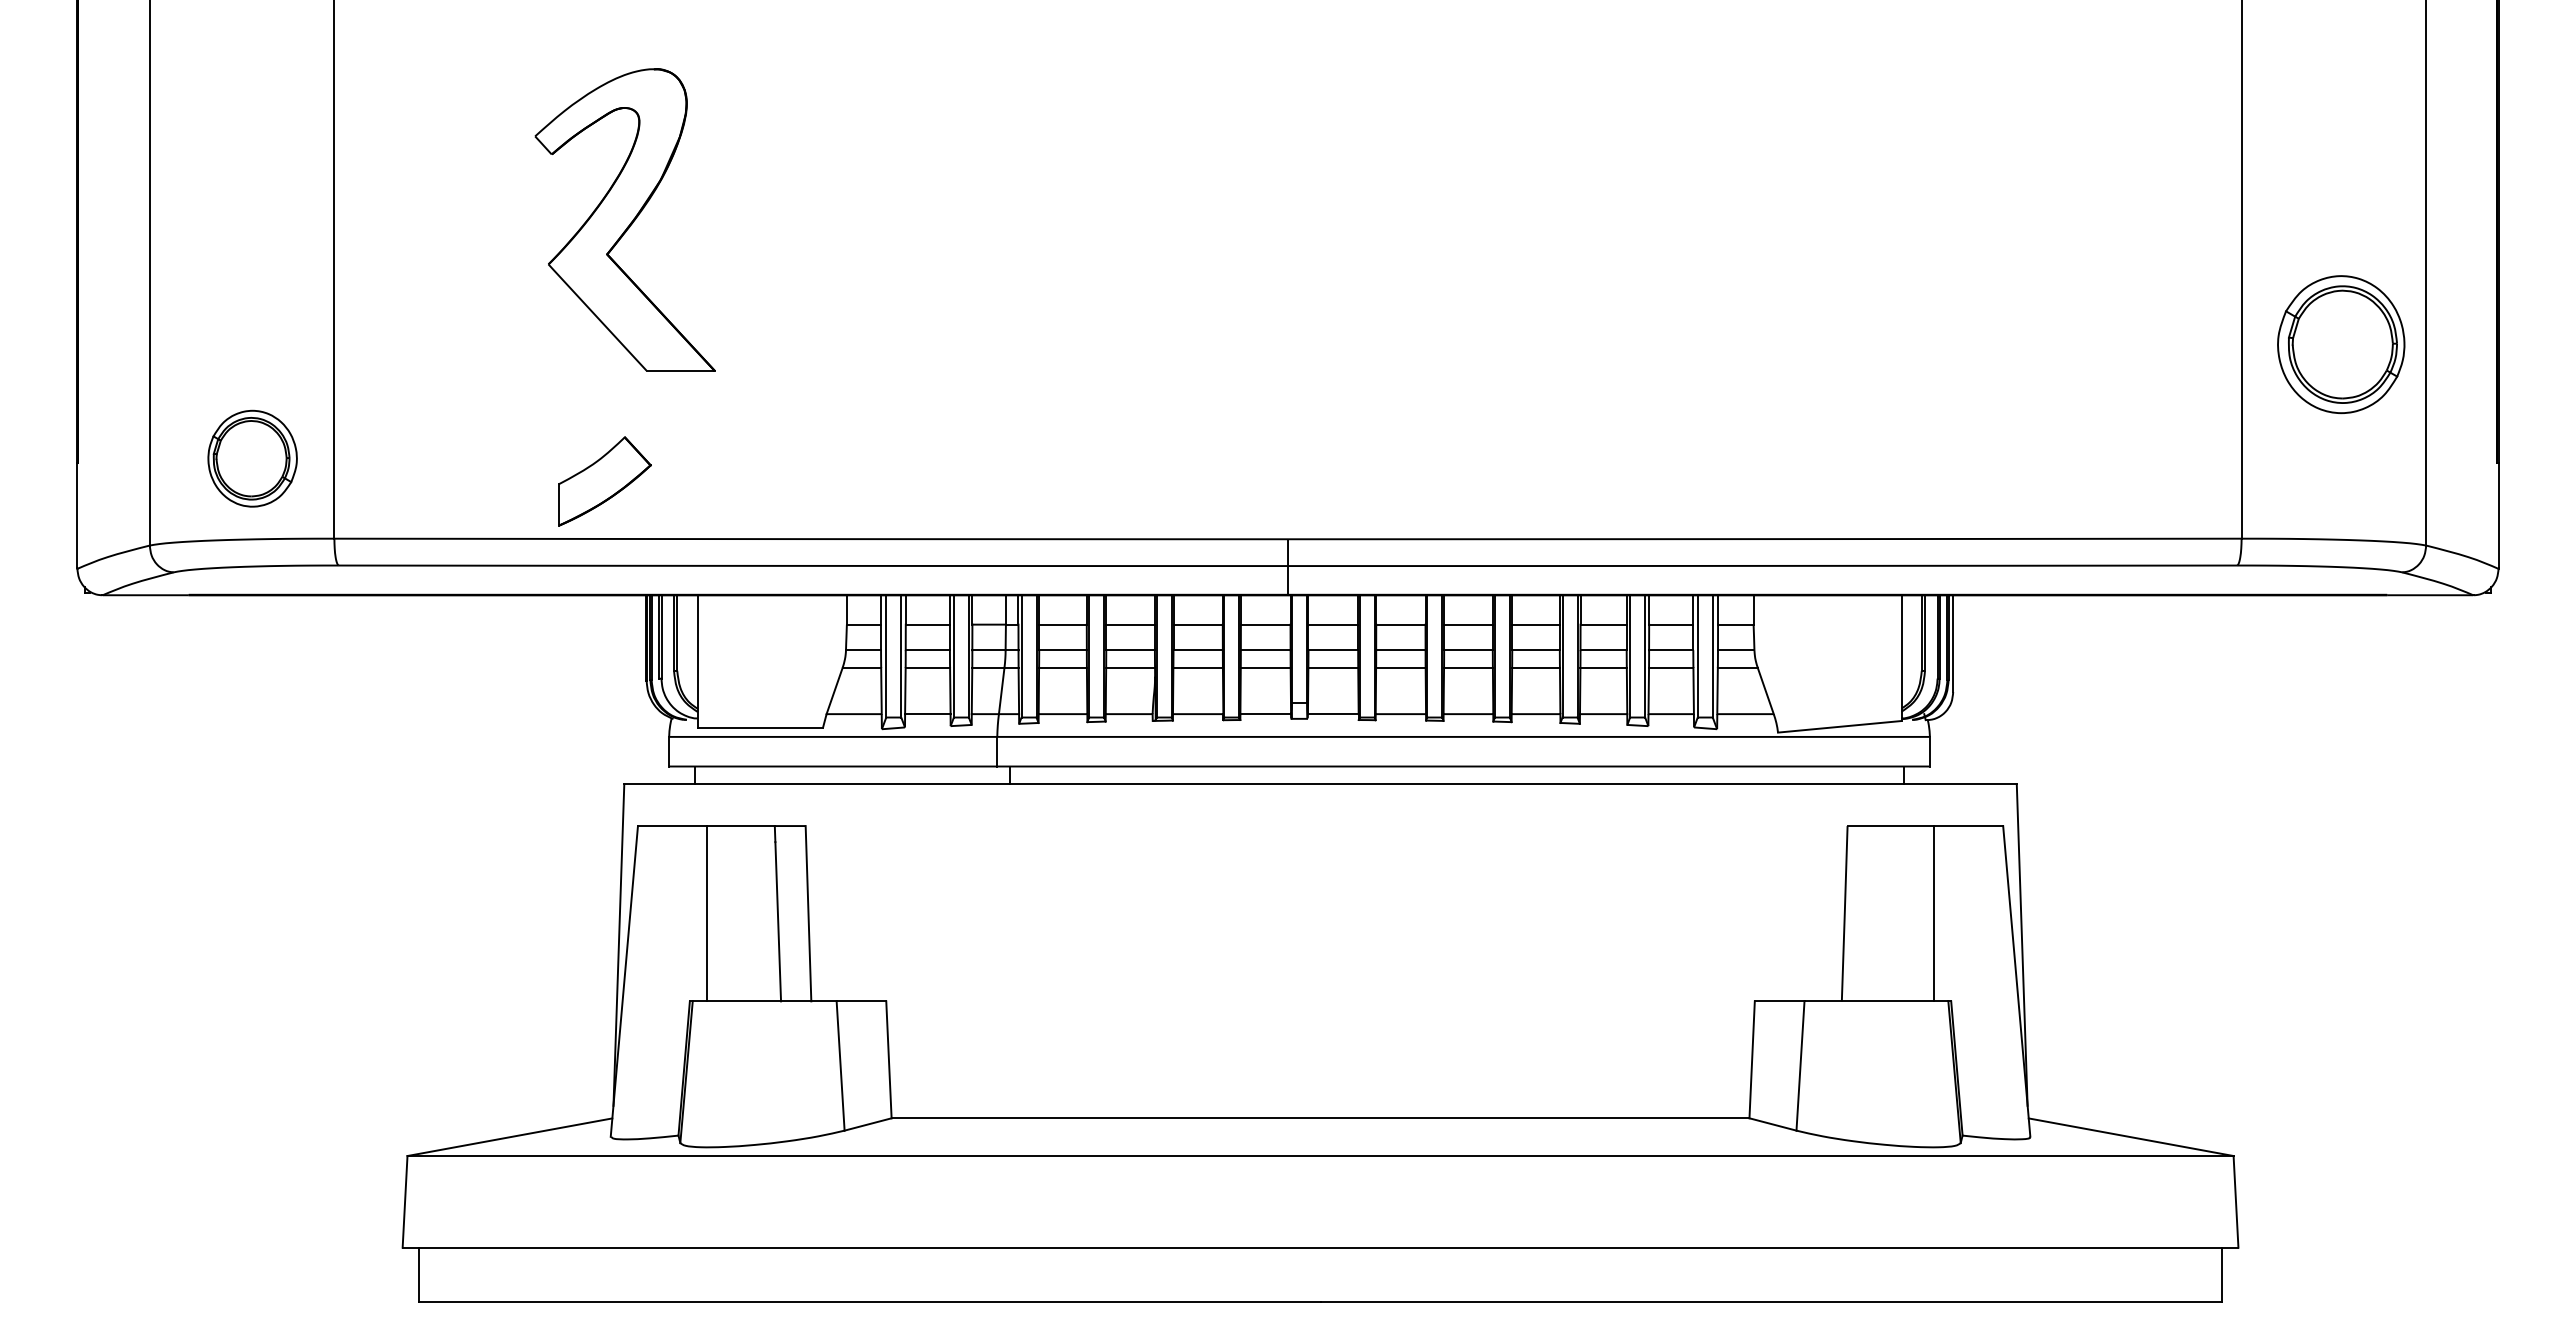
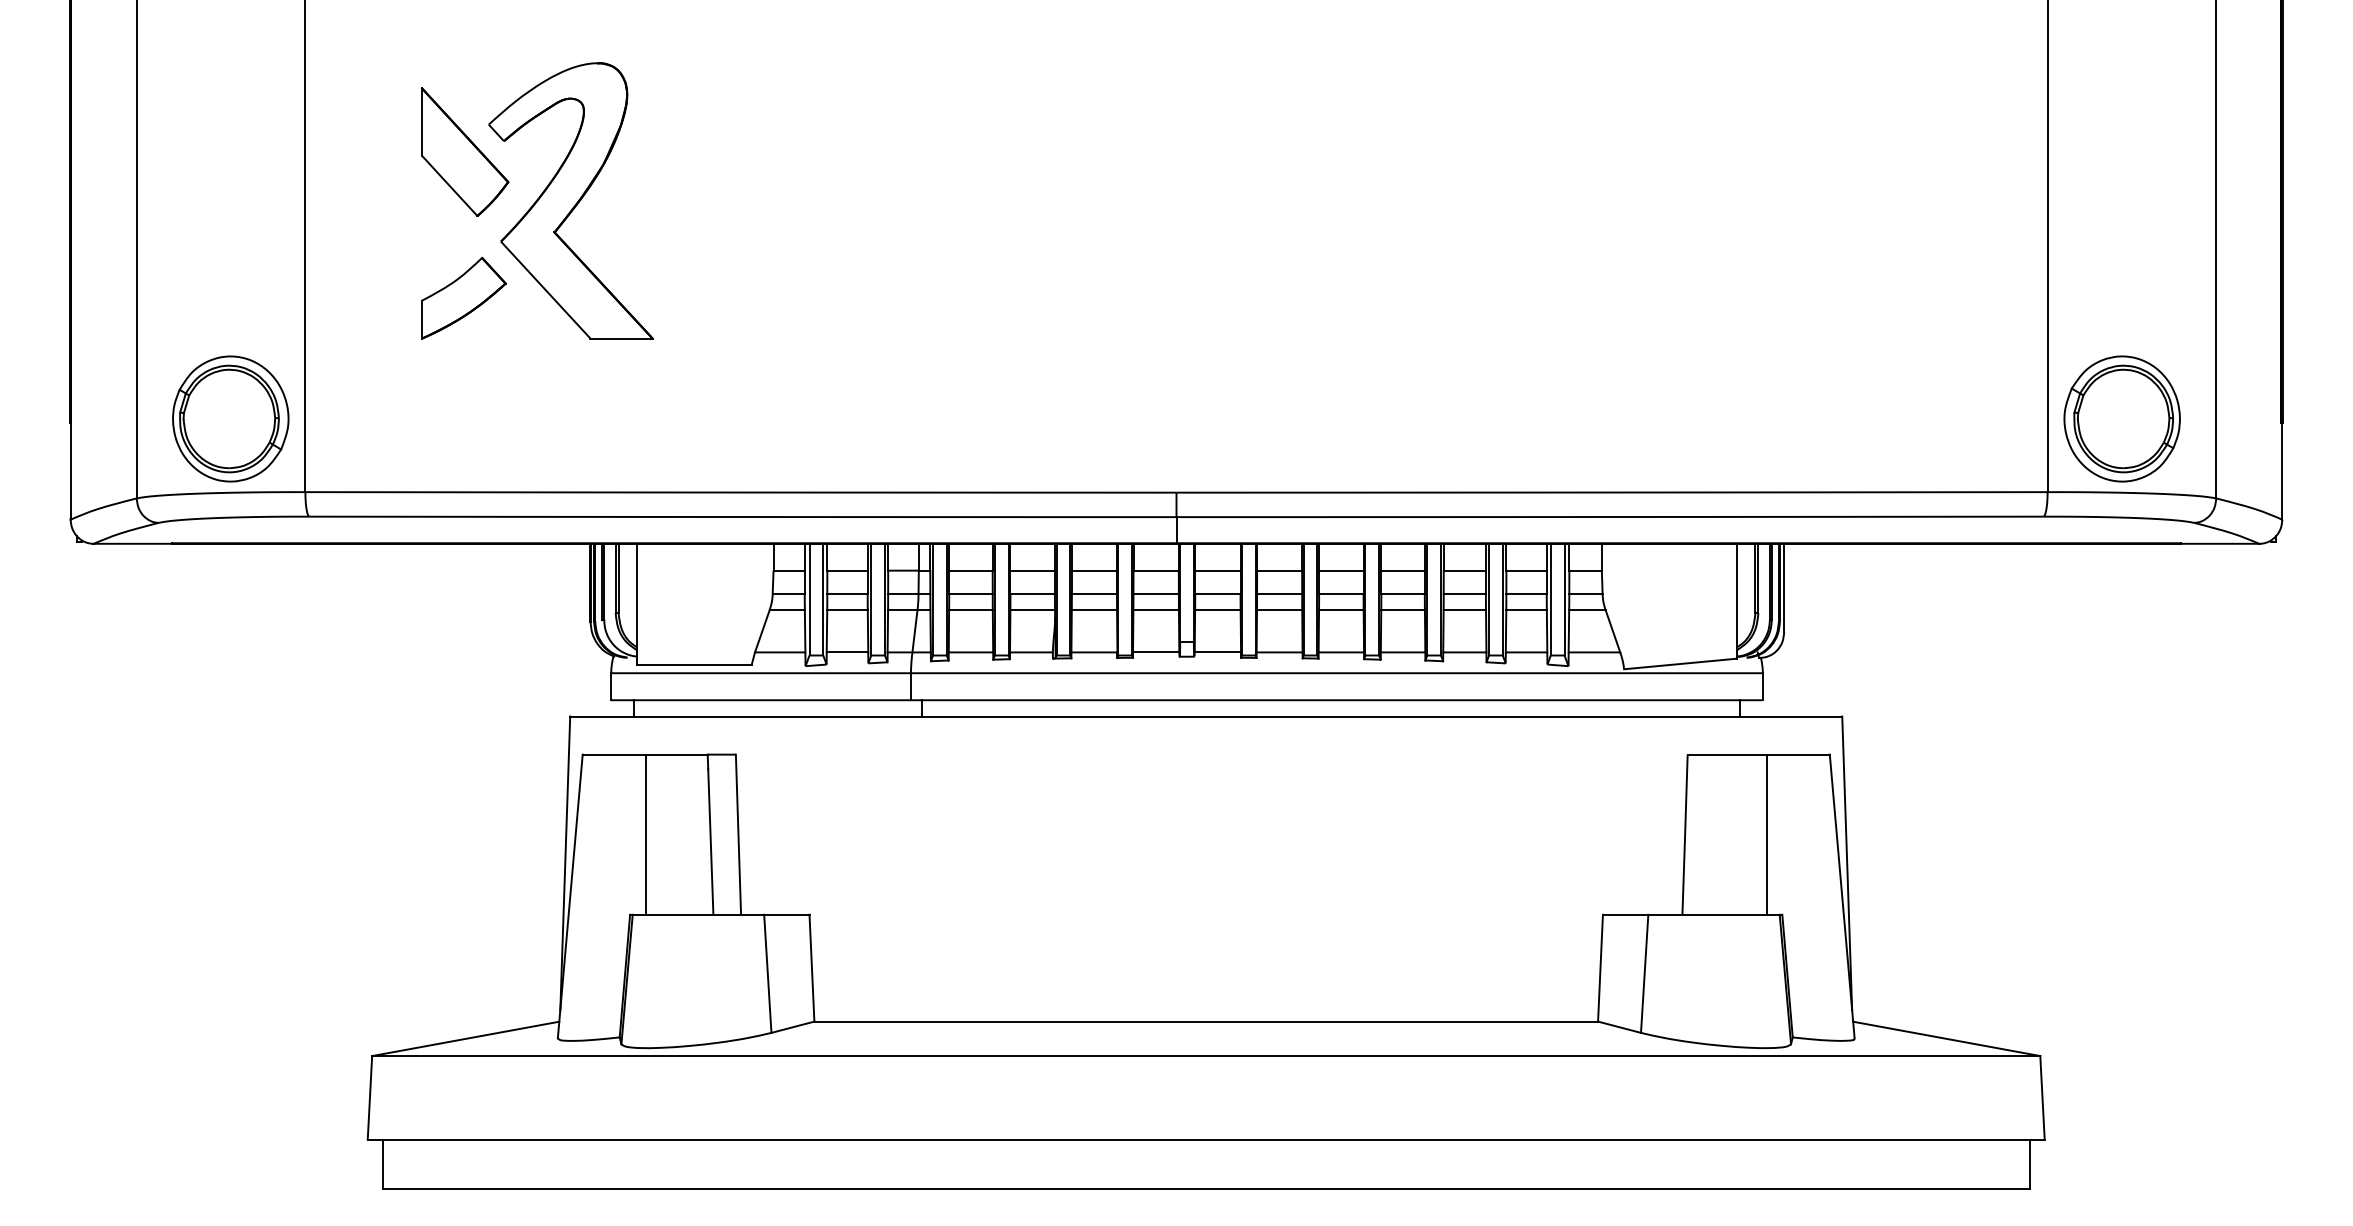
part: (509, 165) -> (465, 151), added
part: (2341, 344) -> (2122, 418), moved
part: (252, 458) -> (230, 418), size x1.43
part: (604, 481) -> (463, 298), moved

